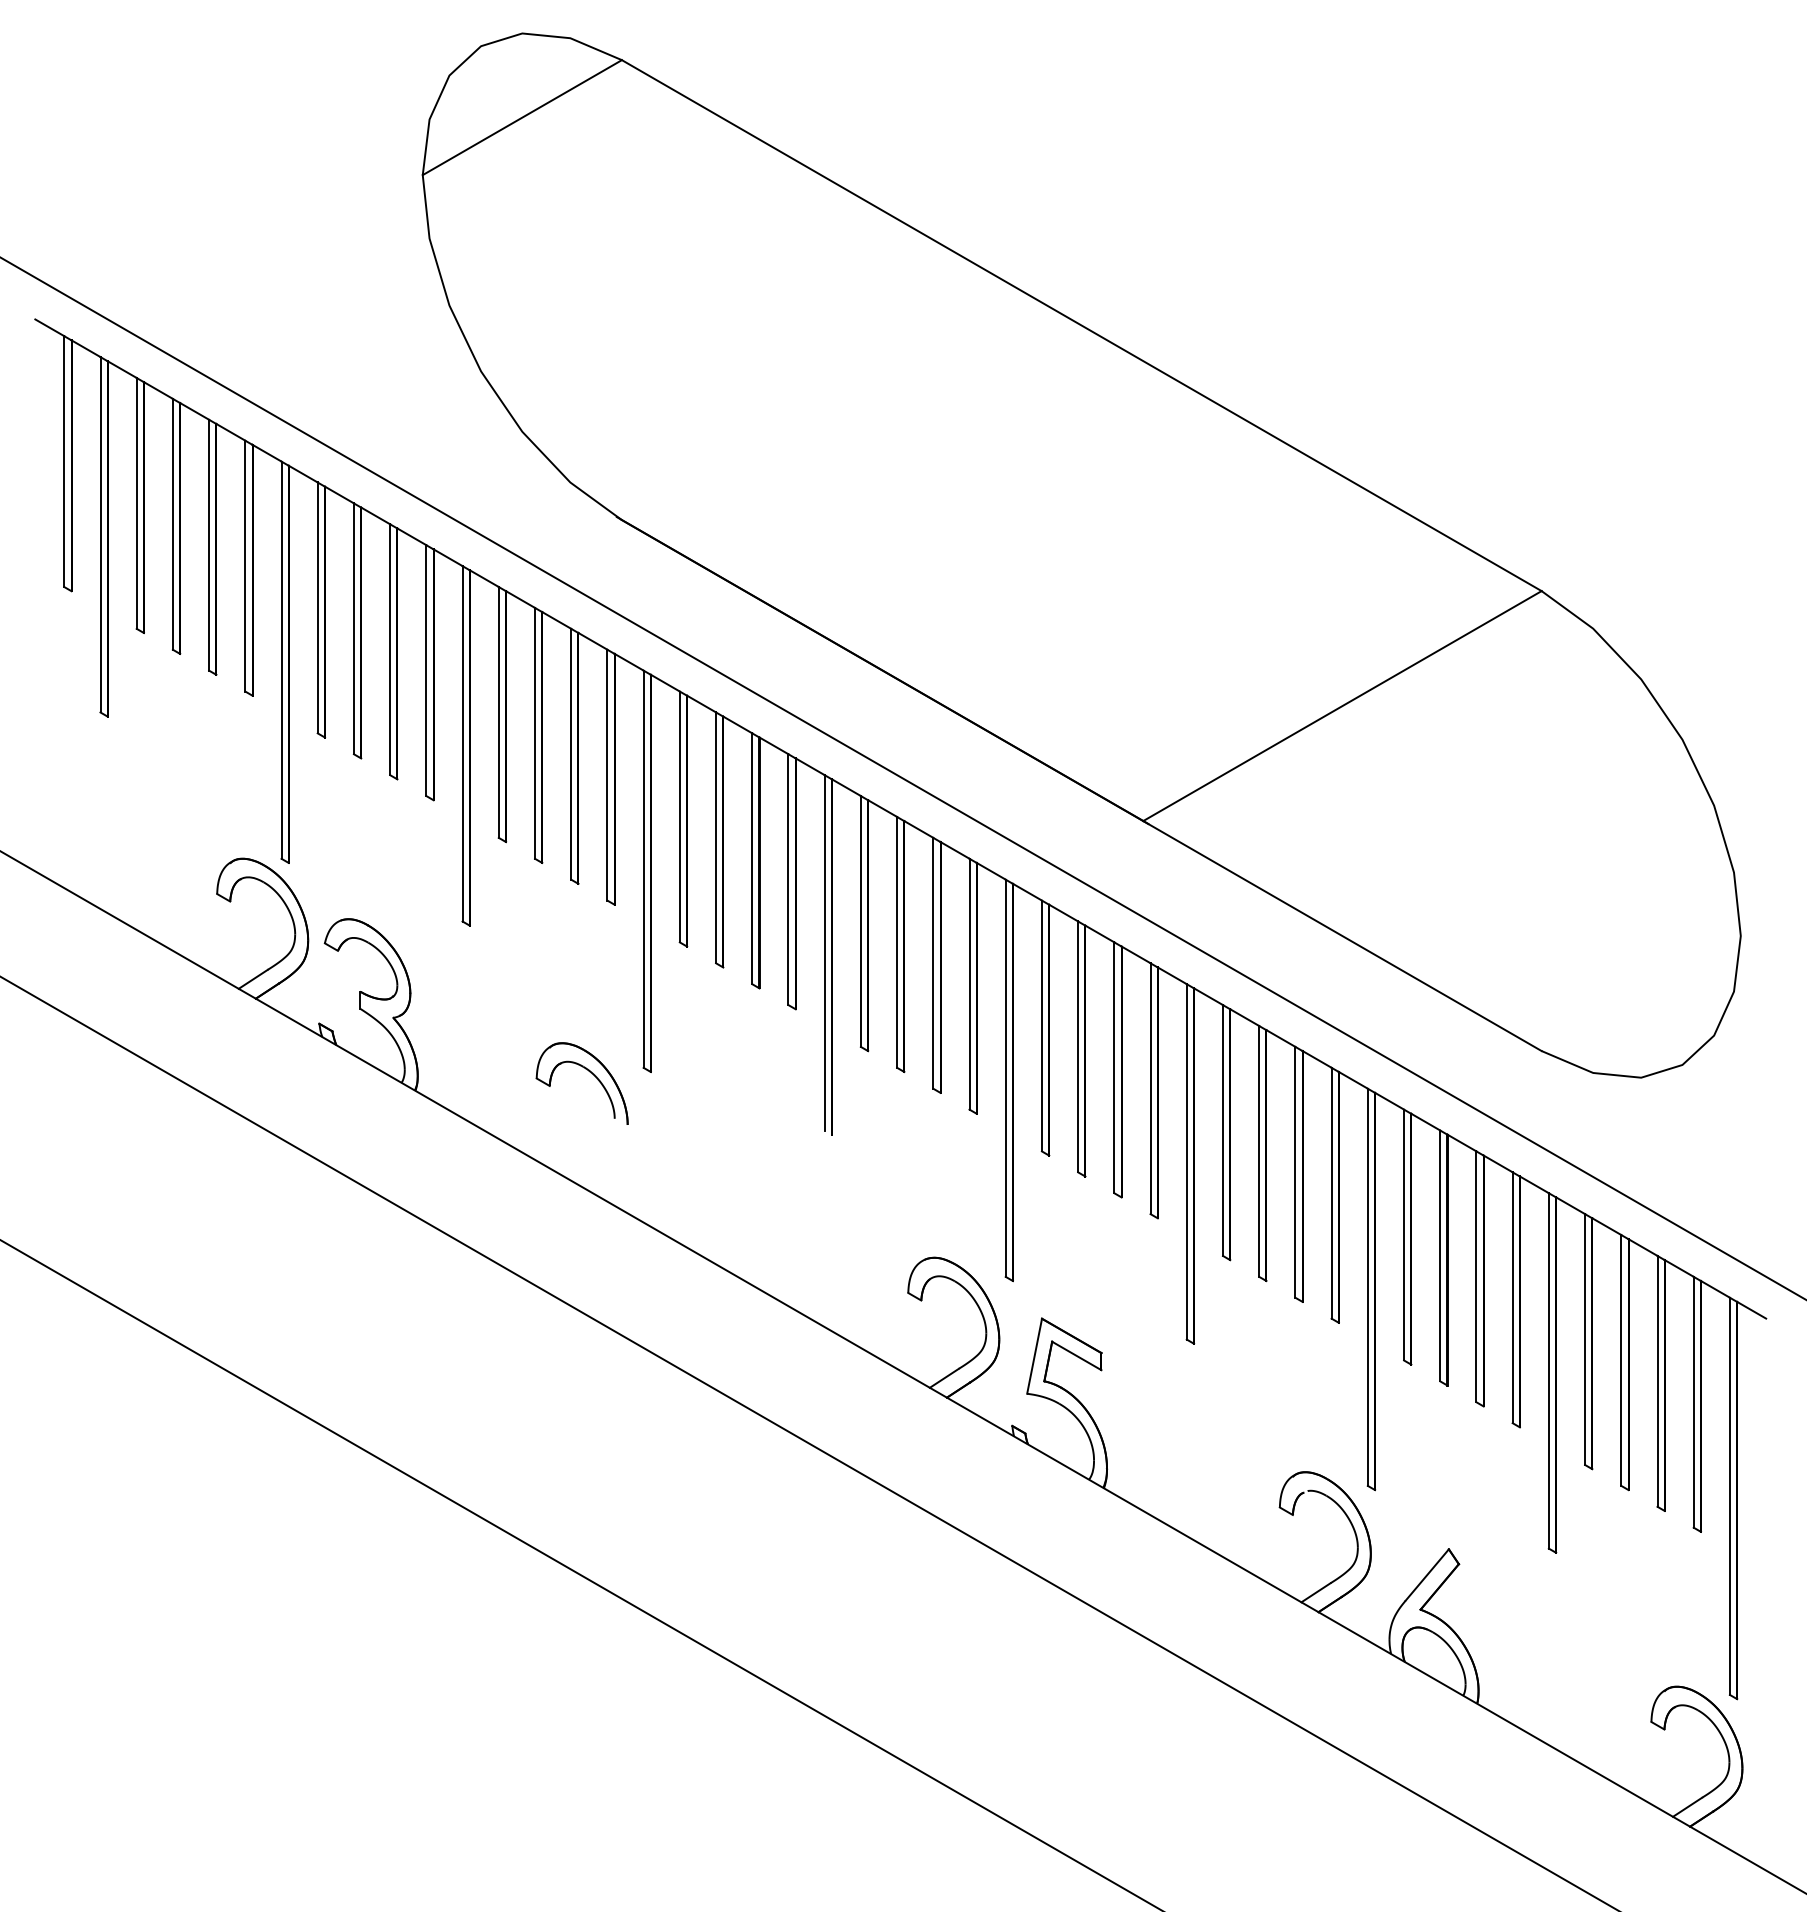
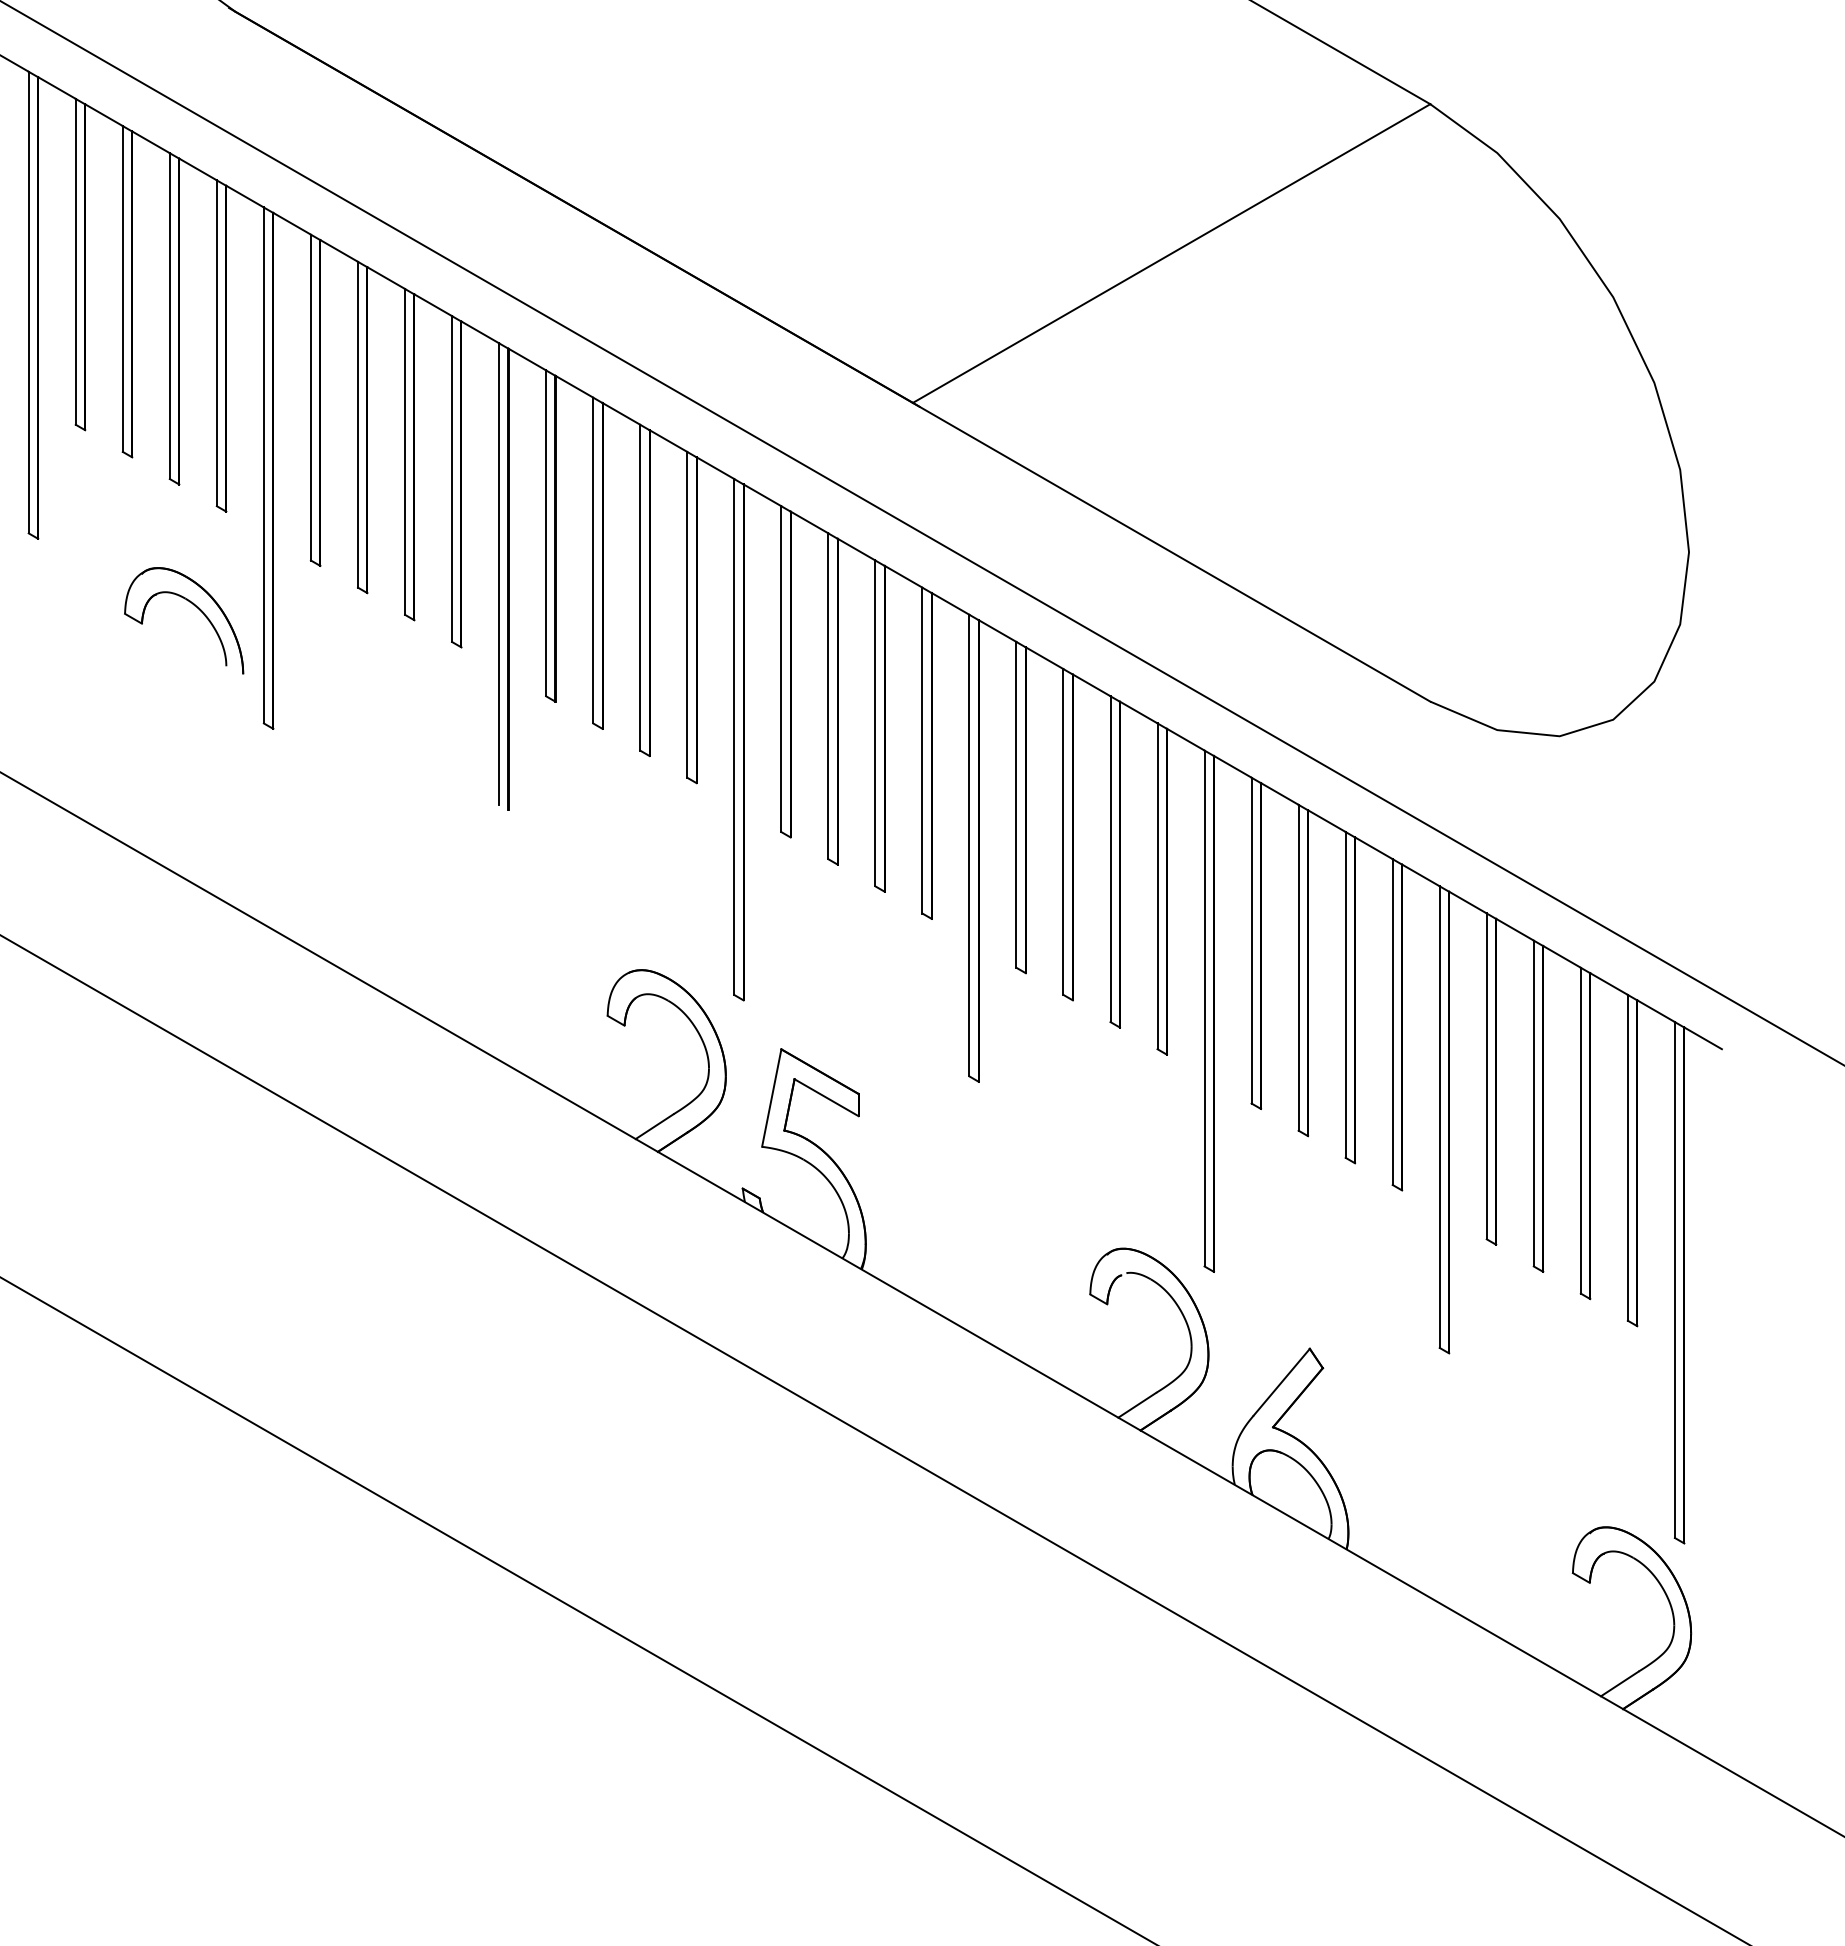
part: (589, 1072) -> (193, 606), moved

